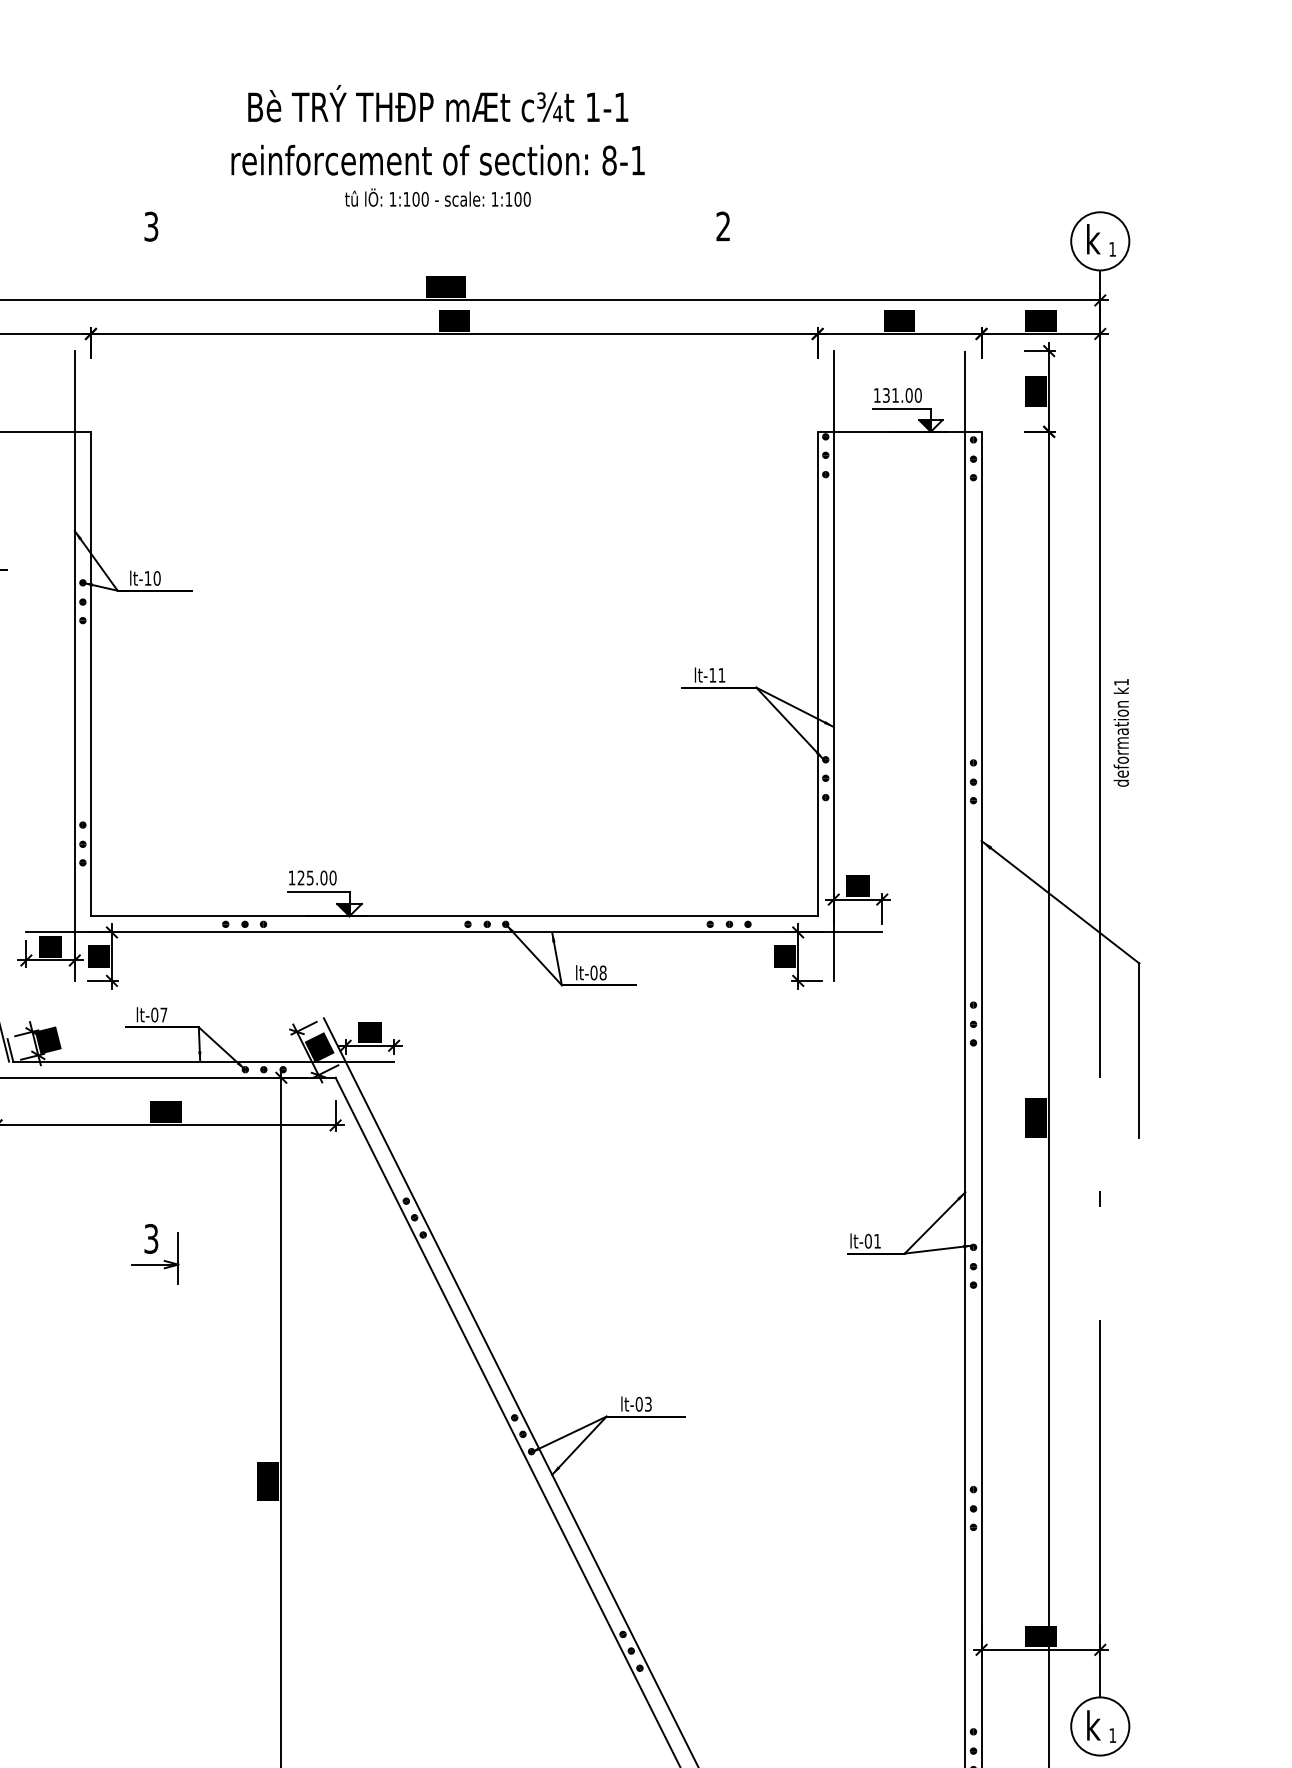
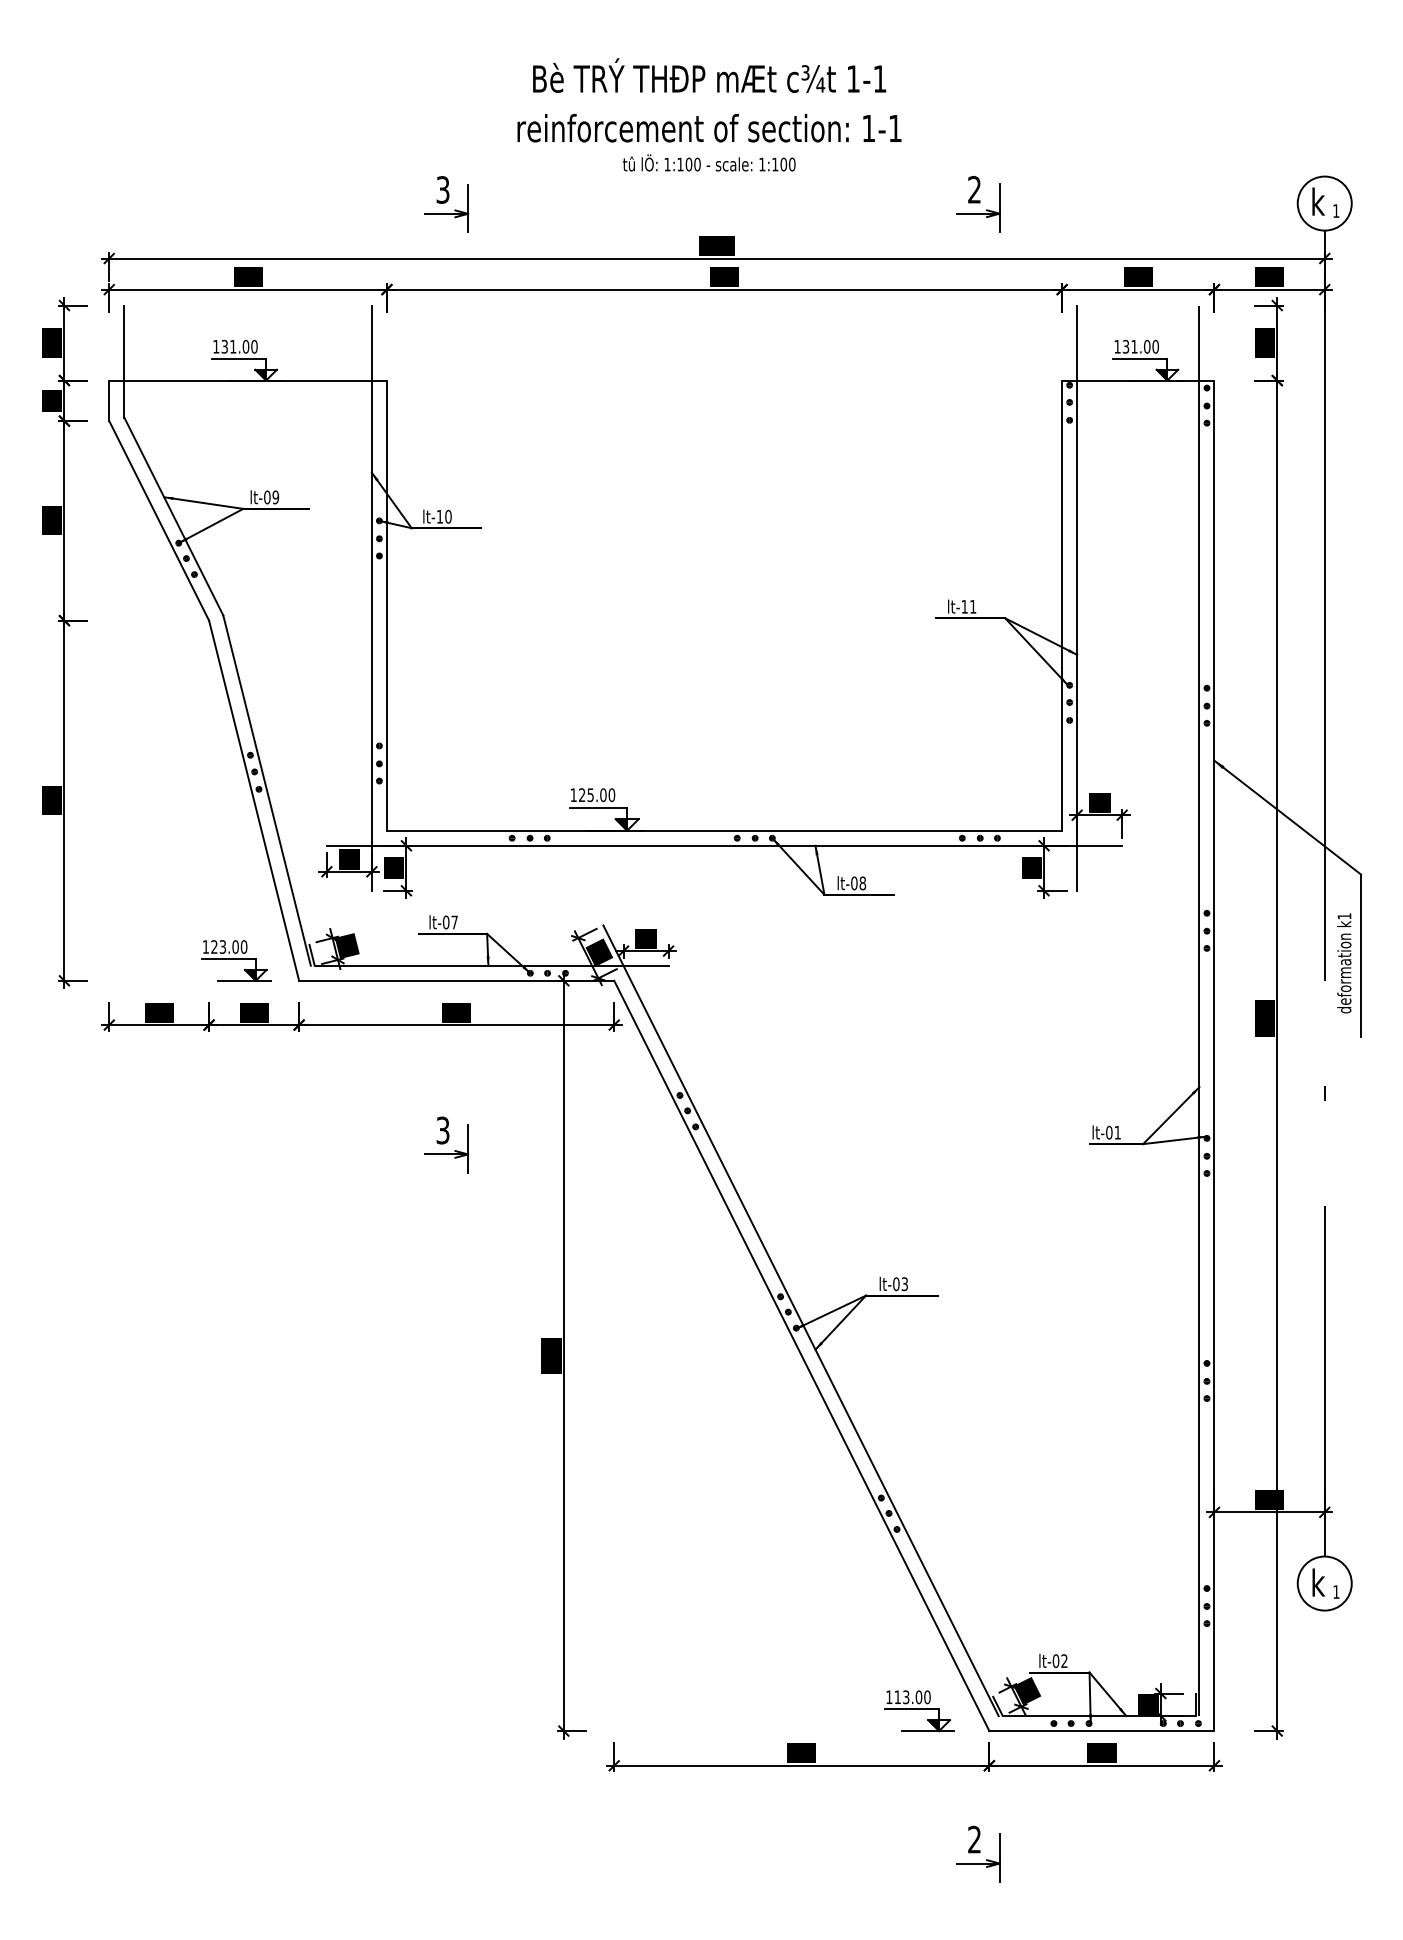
text: (609, 160) -> (868, 128), 8-1 -> 1-1
part: (727, 245) -> (978, 207), added
part: (155, 246) -> (446, 208), added
text: (1121, 733) -> (1344, 963), moved

